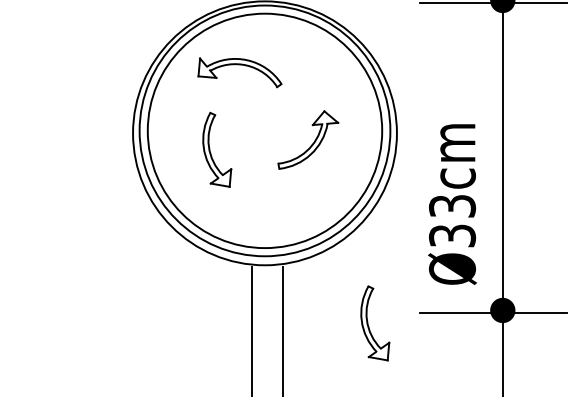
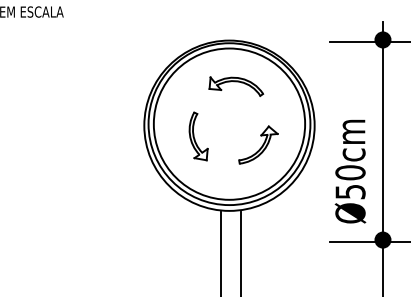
part: (240, 72) -> (236, 86), moved
part: (308, 139) -> (258, 144), moved
text: (452, 219) -> (350, 181), Ø33cm -> Ø50cm
part: (375, 323) -> (300, 248), removed

